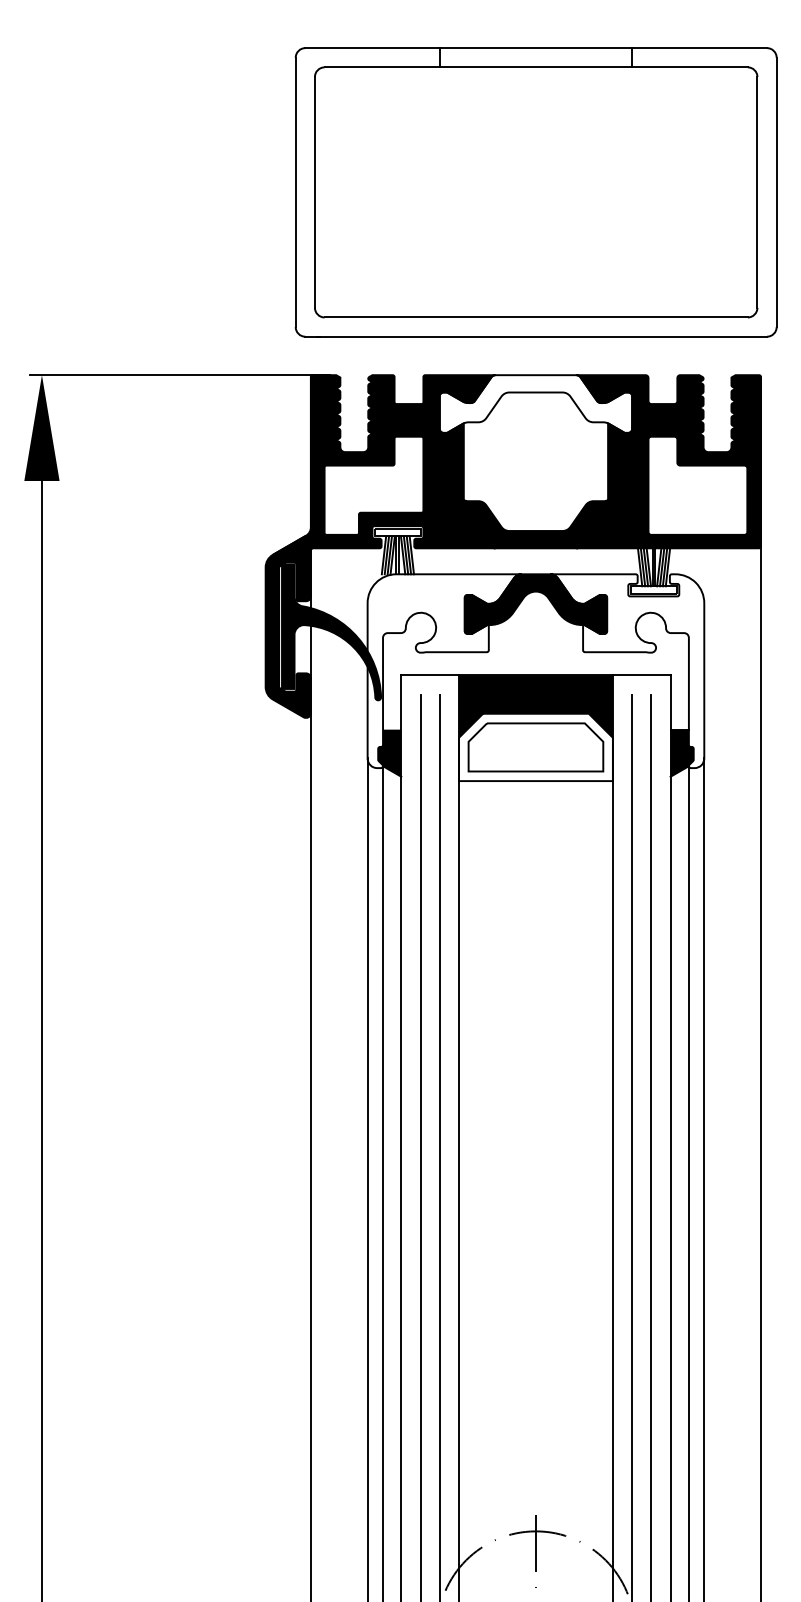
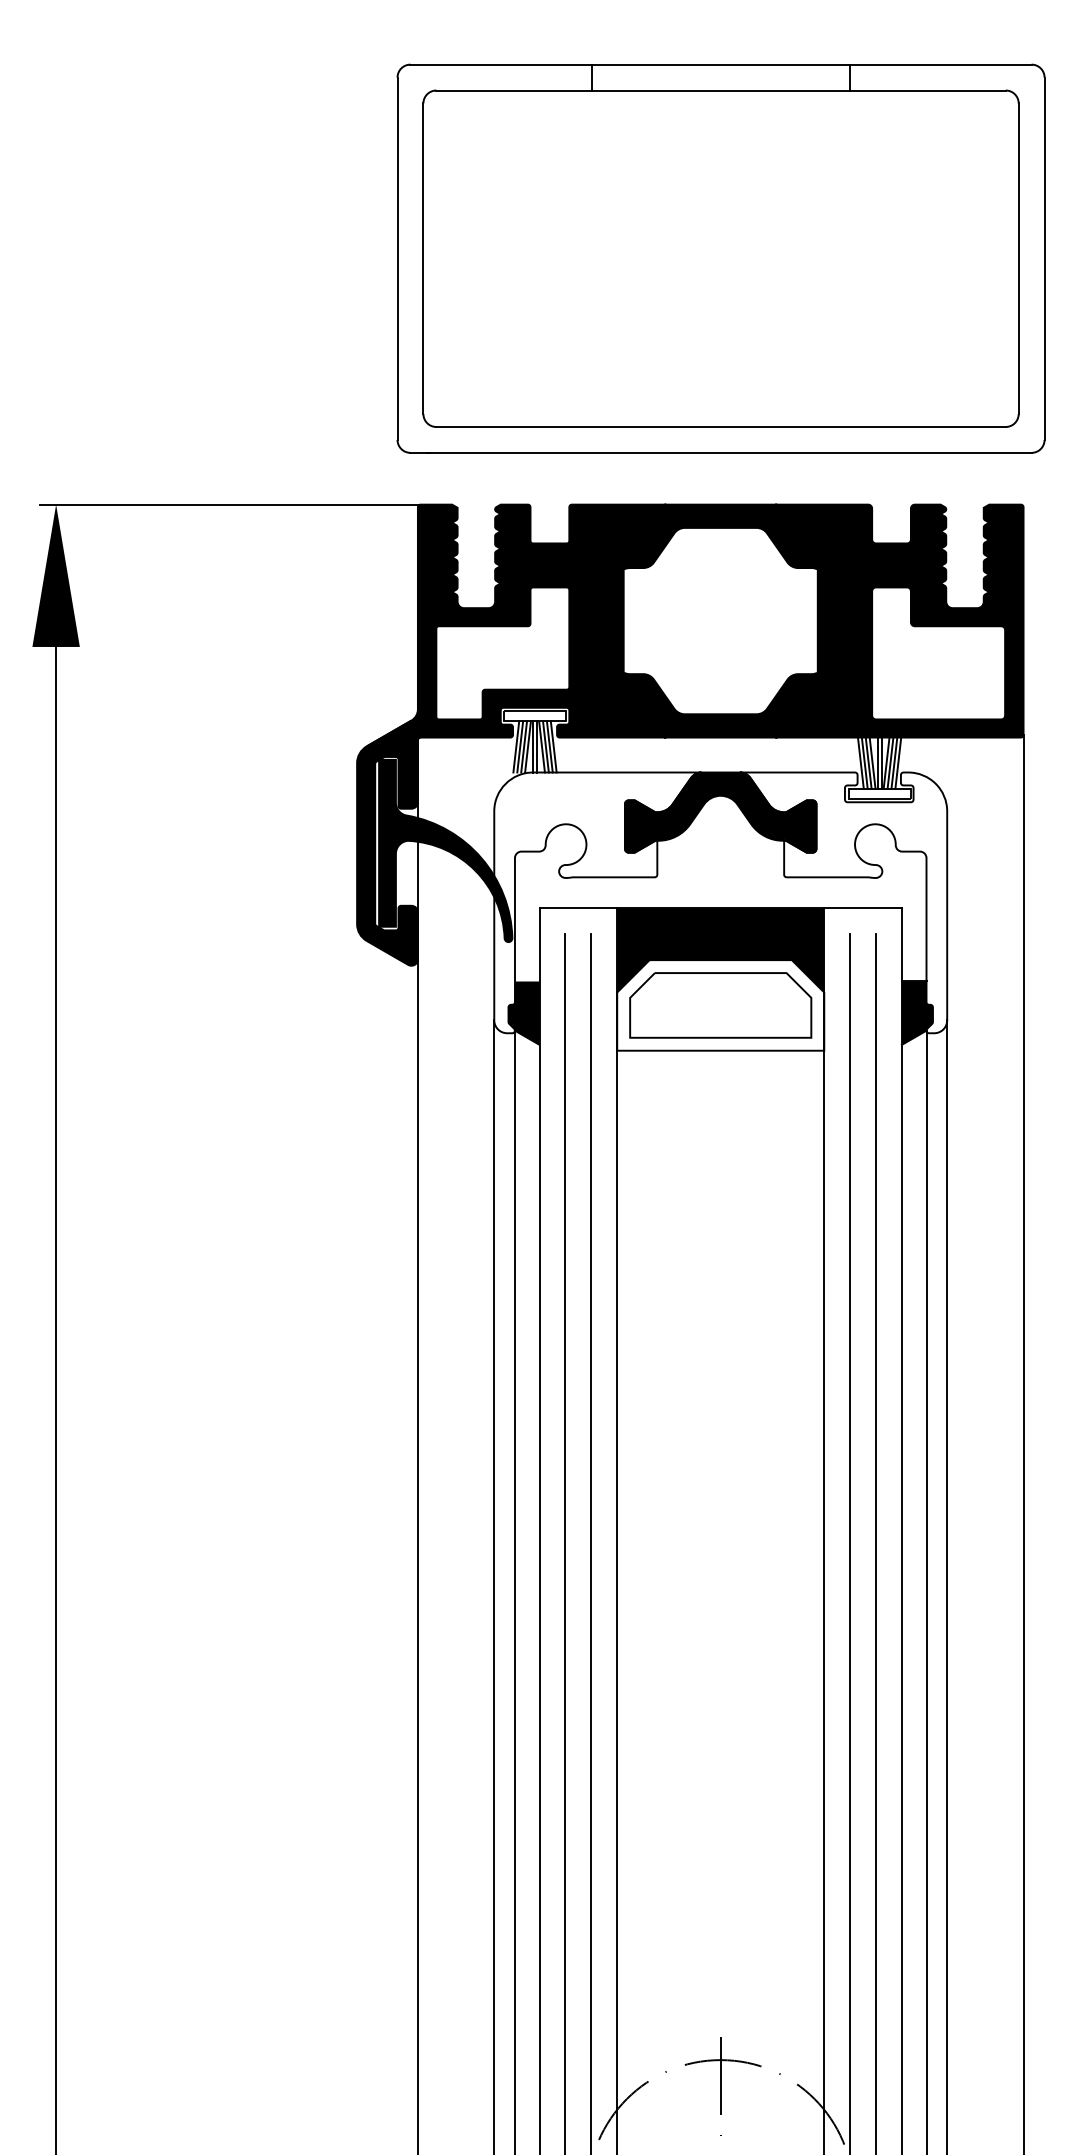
fill: (535, 404) -> (720, 543), added

